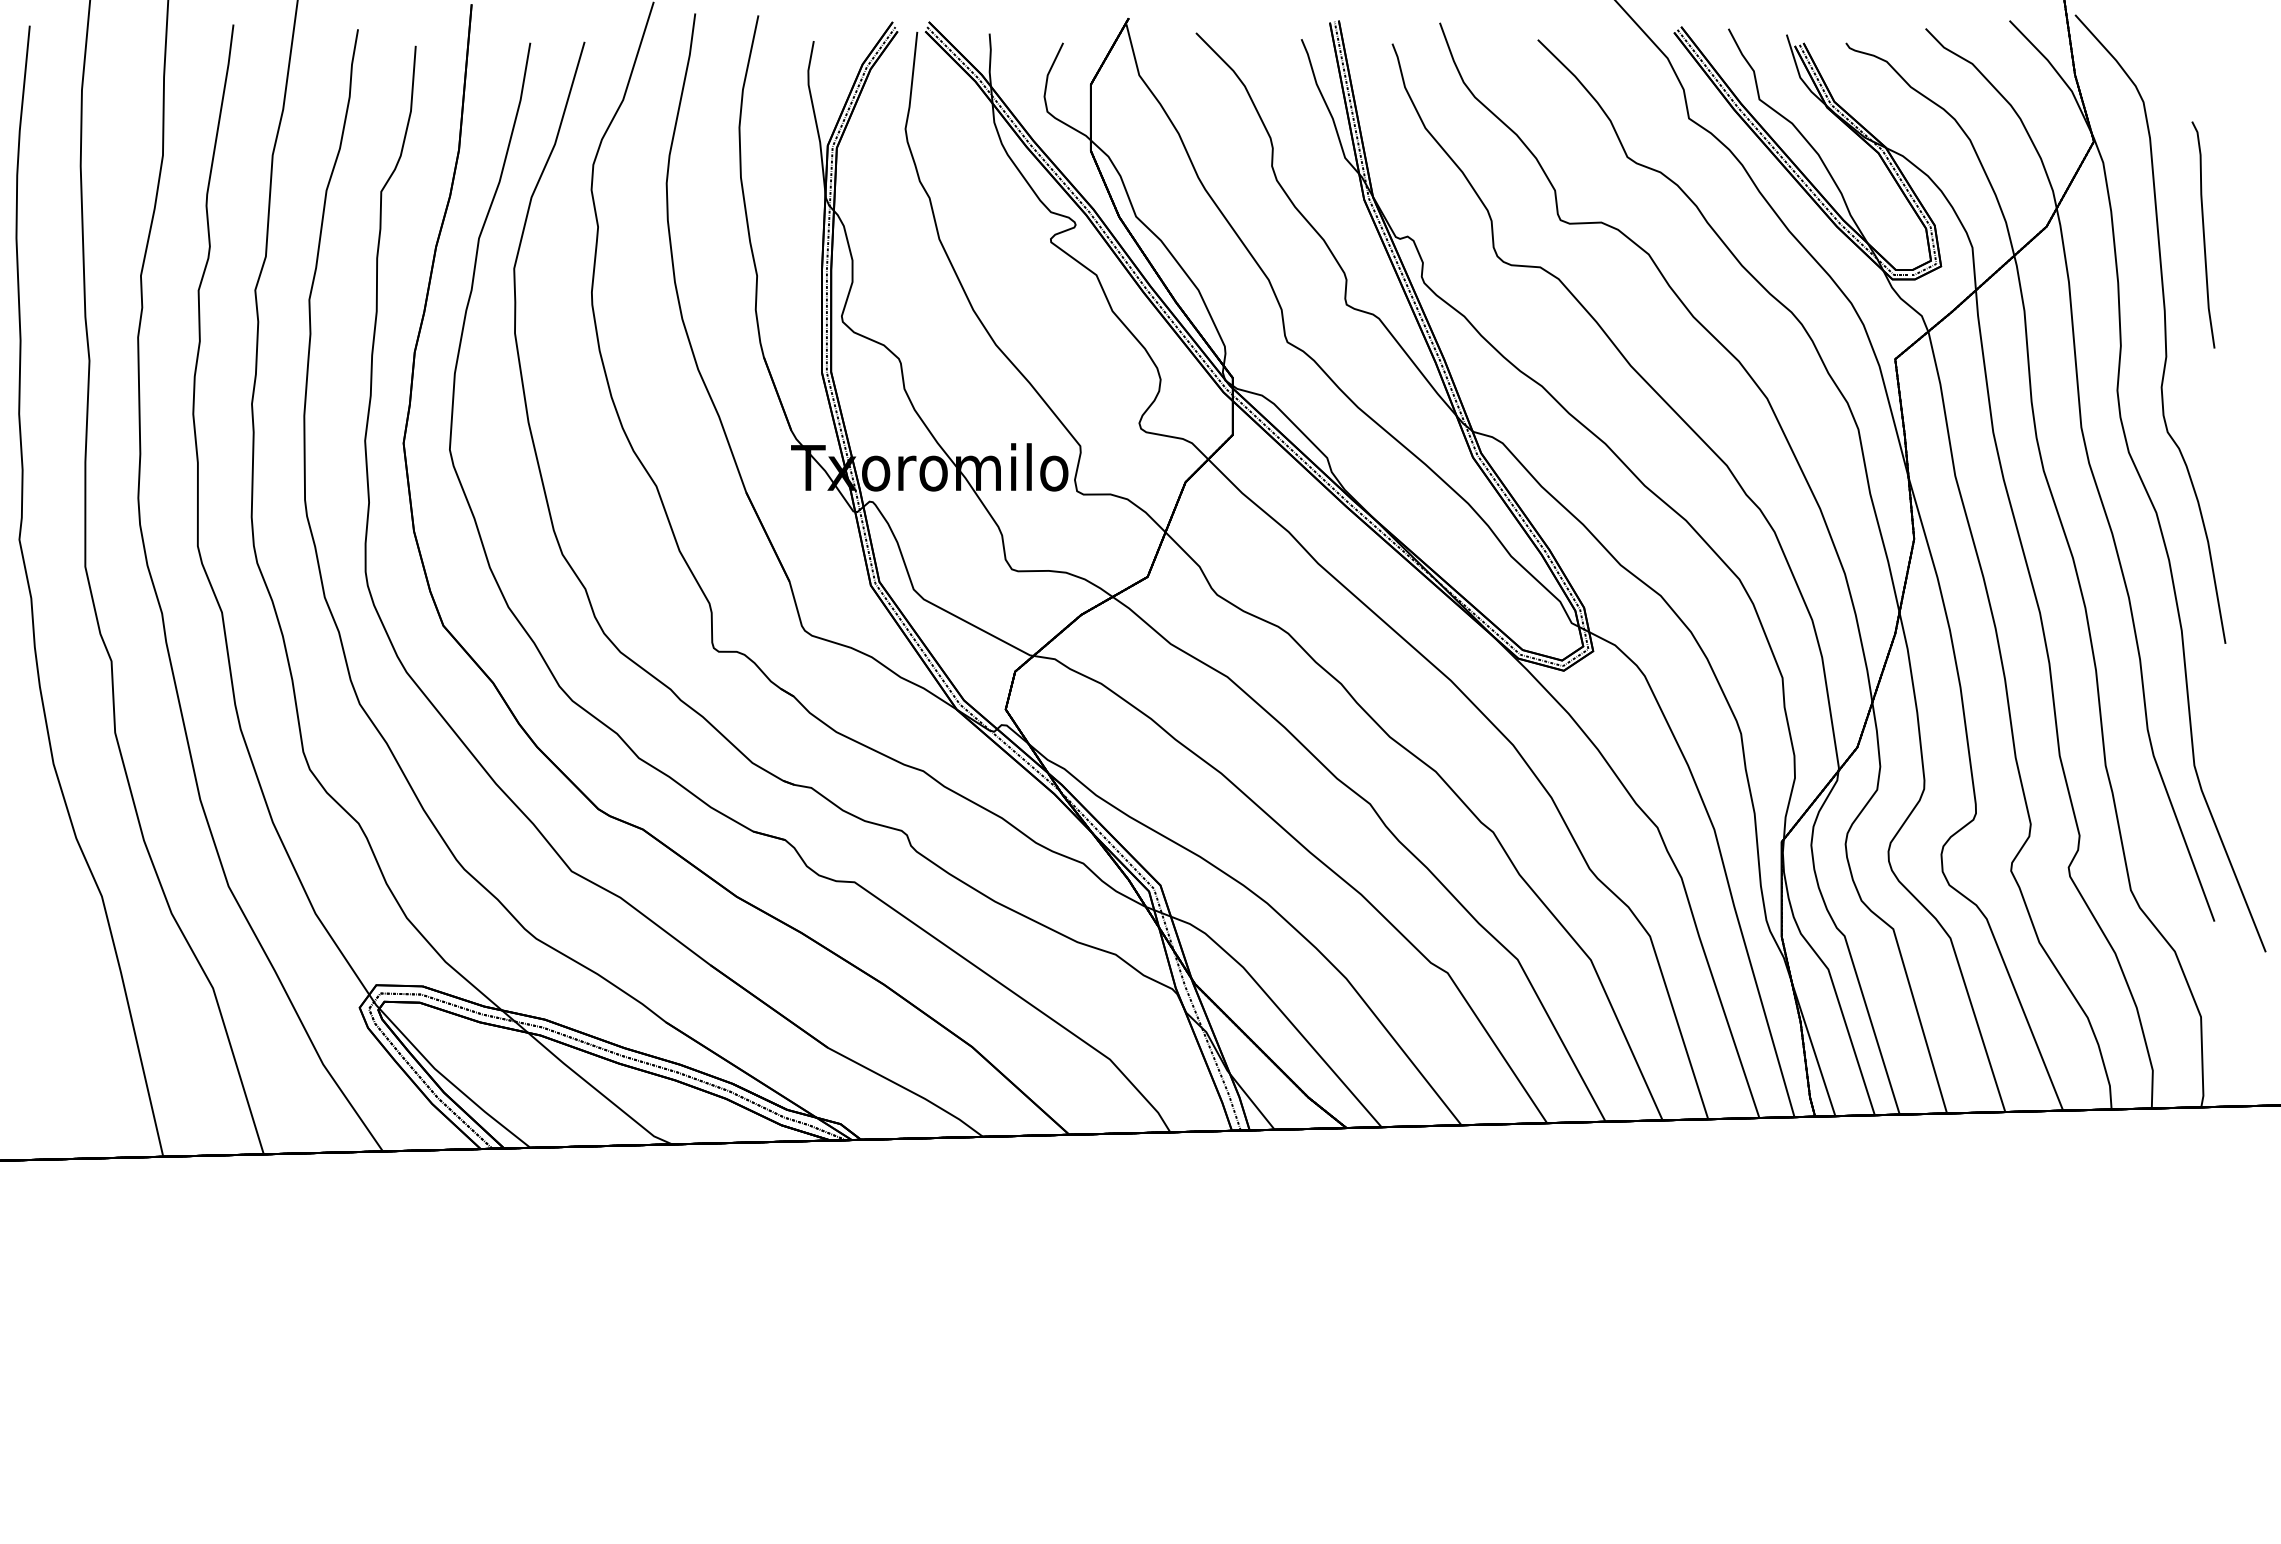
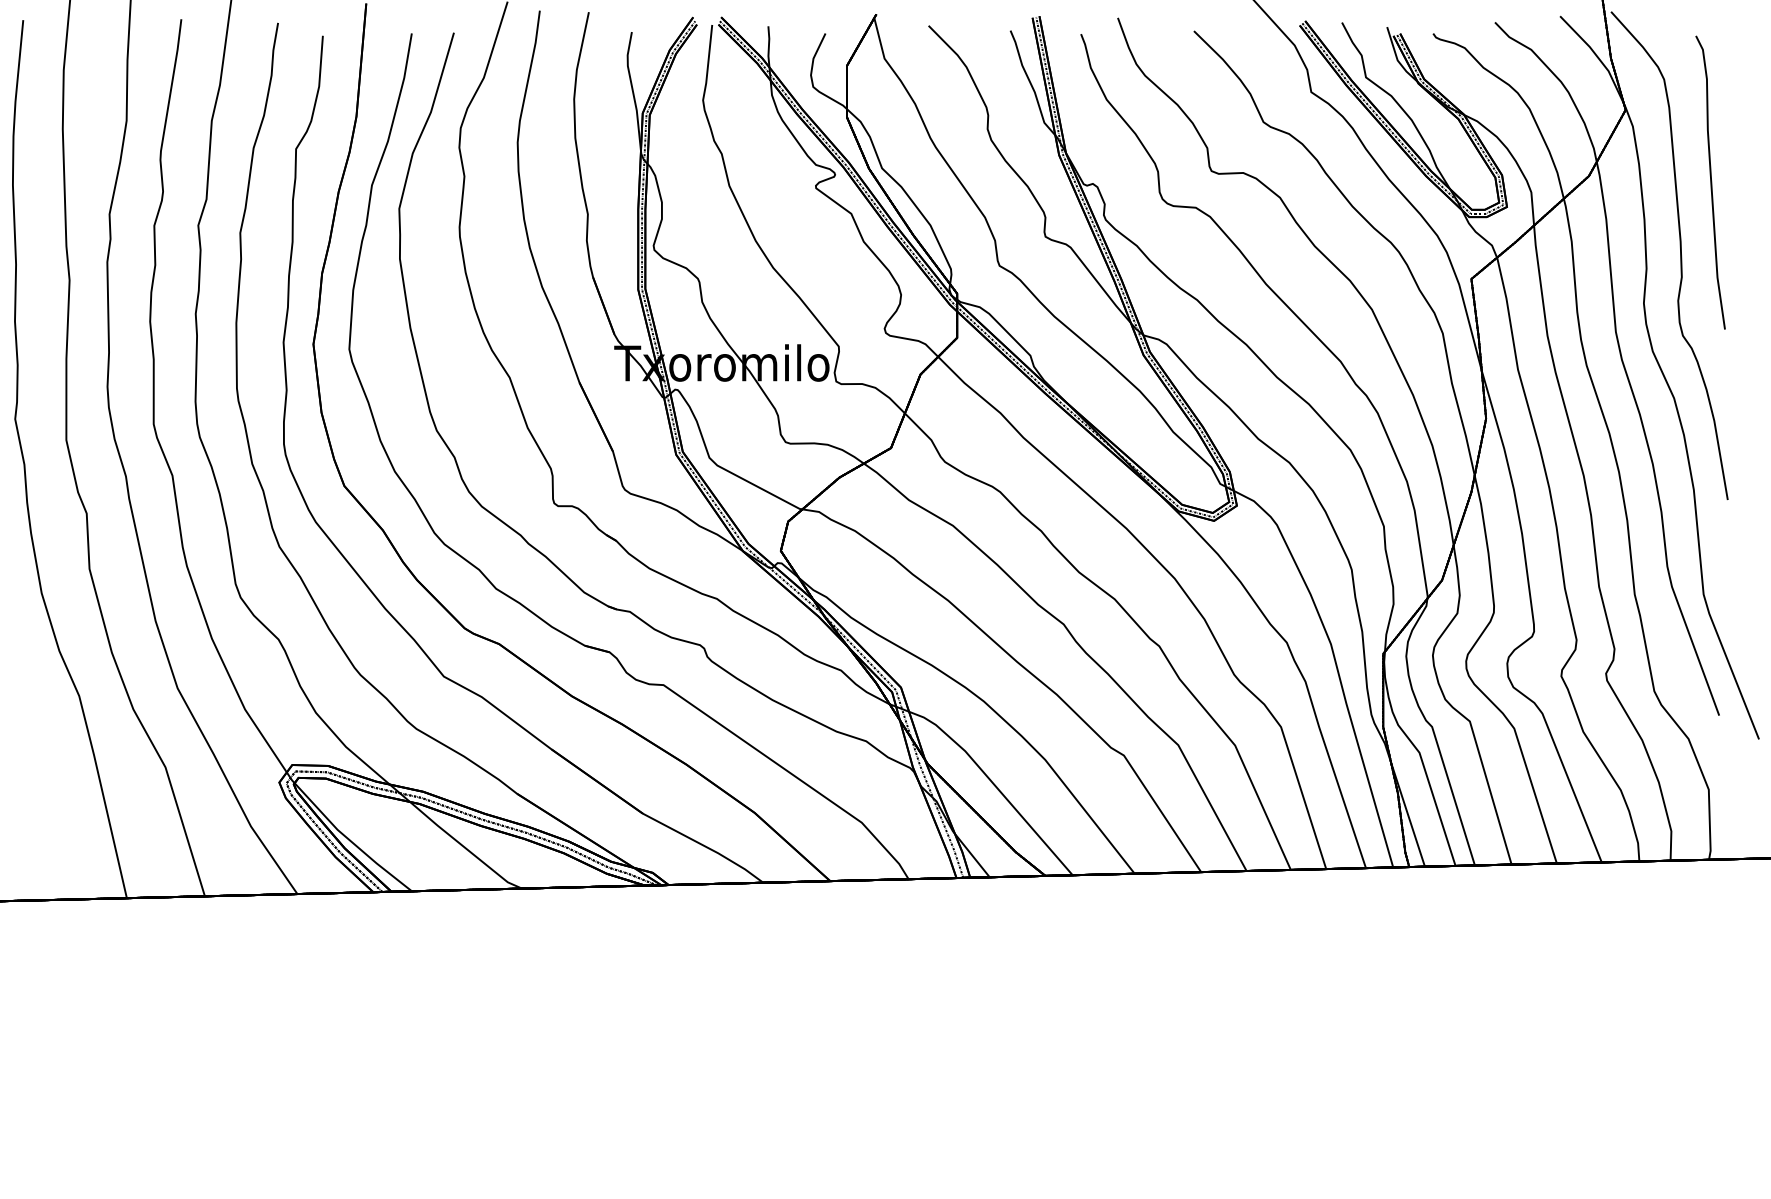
part: (2203, 234) -> (1710, 182), size x1.67

